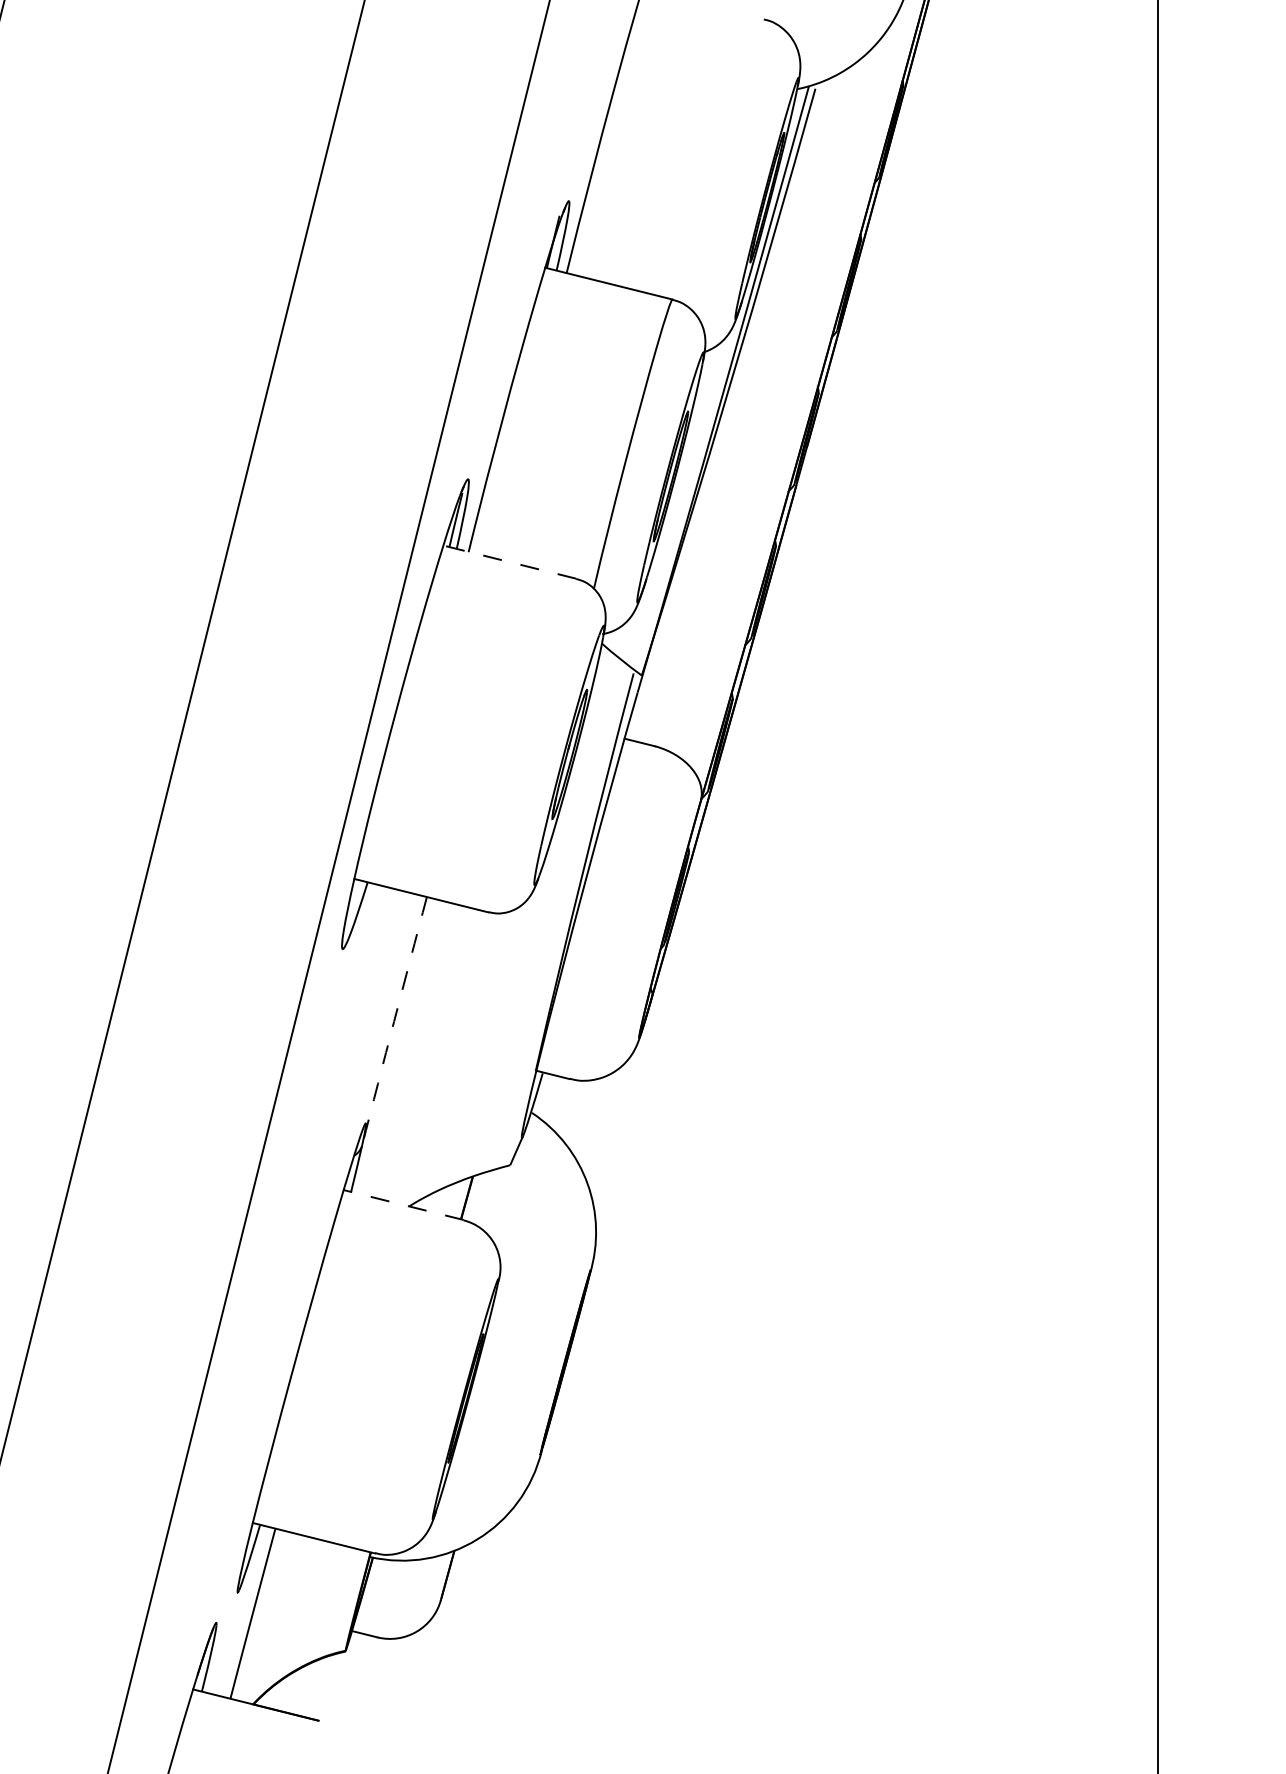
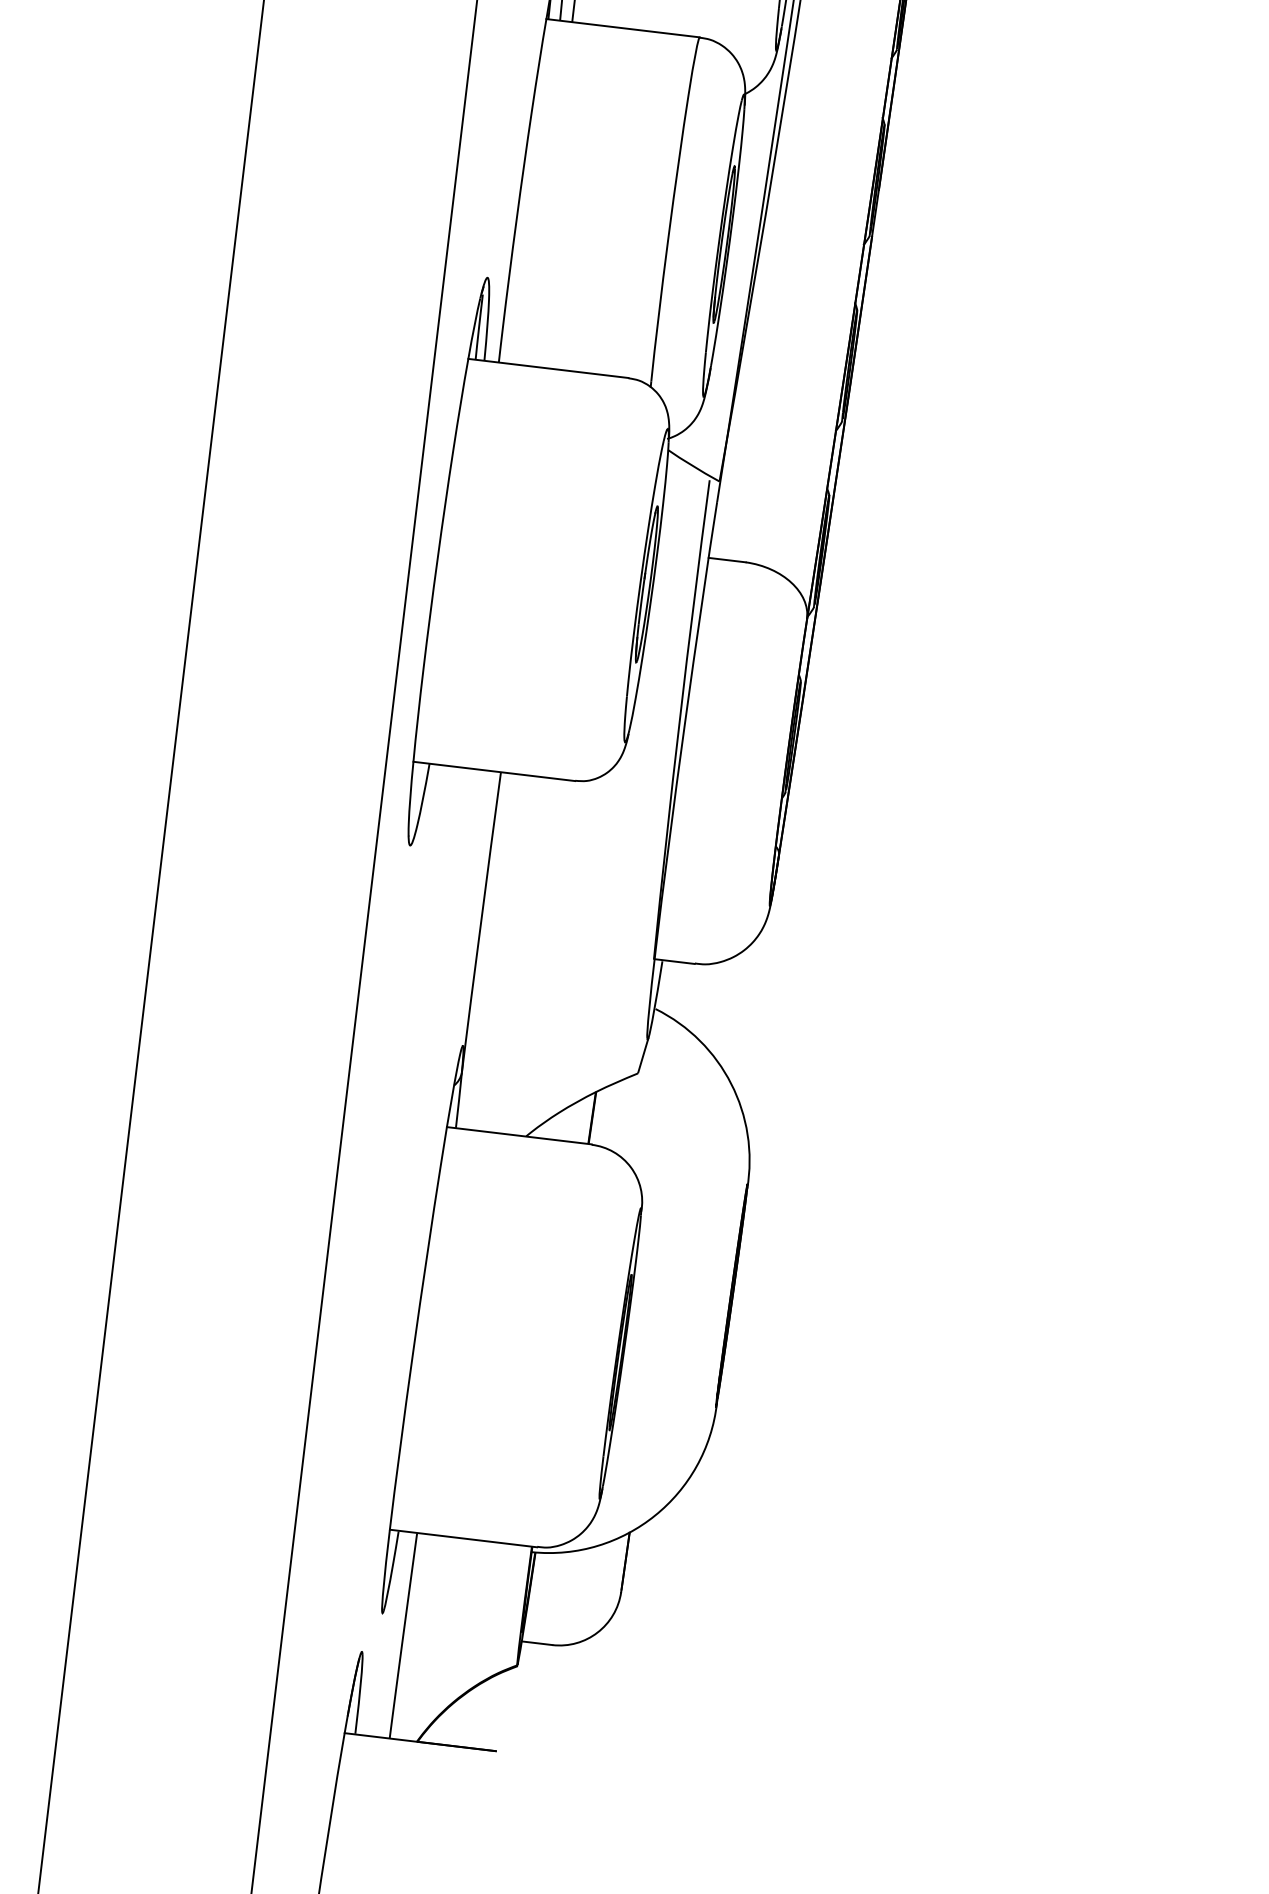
line: (509, 562) -> (548, 368), dashed -> solid
arc: (394, 1021) -> (481, 922), dashed -> solid
line: (403, 1205) -> (519, 1136), dashed -> solid

